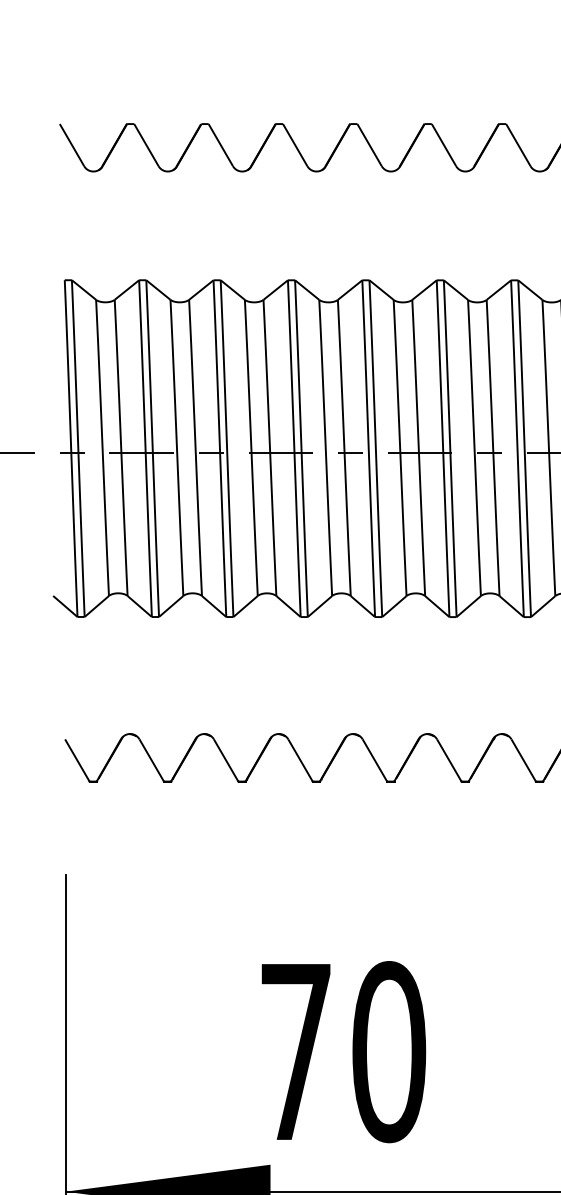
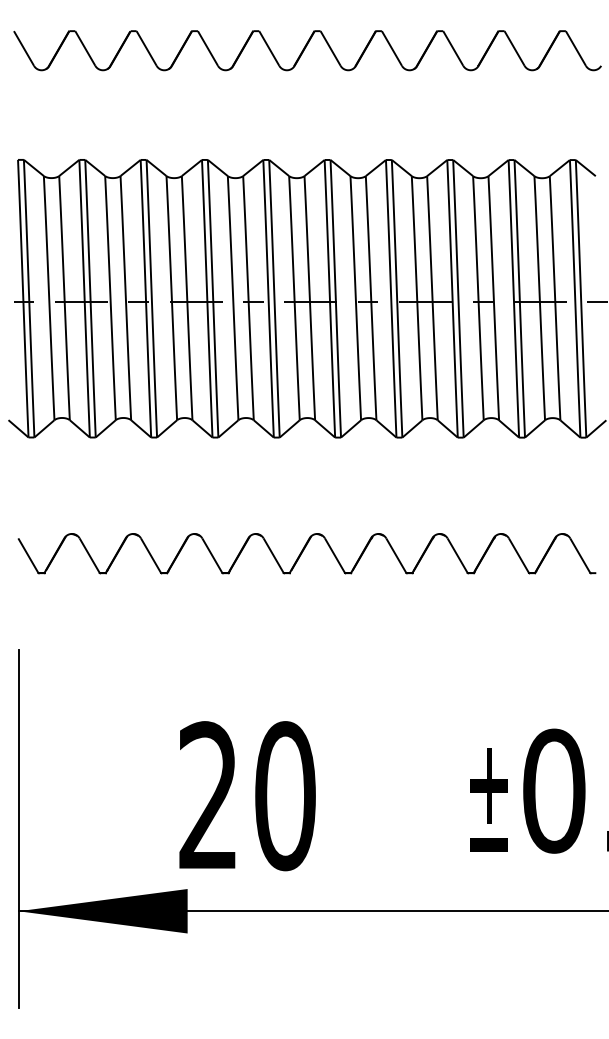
text: (294, 1050) -> (207, 794), 70 -> 20

